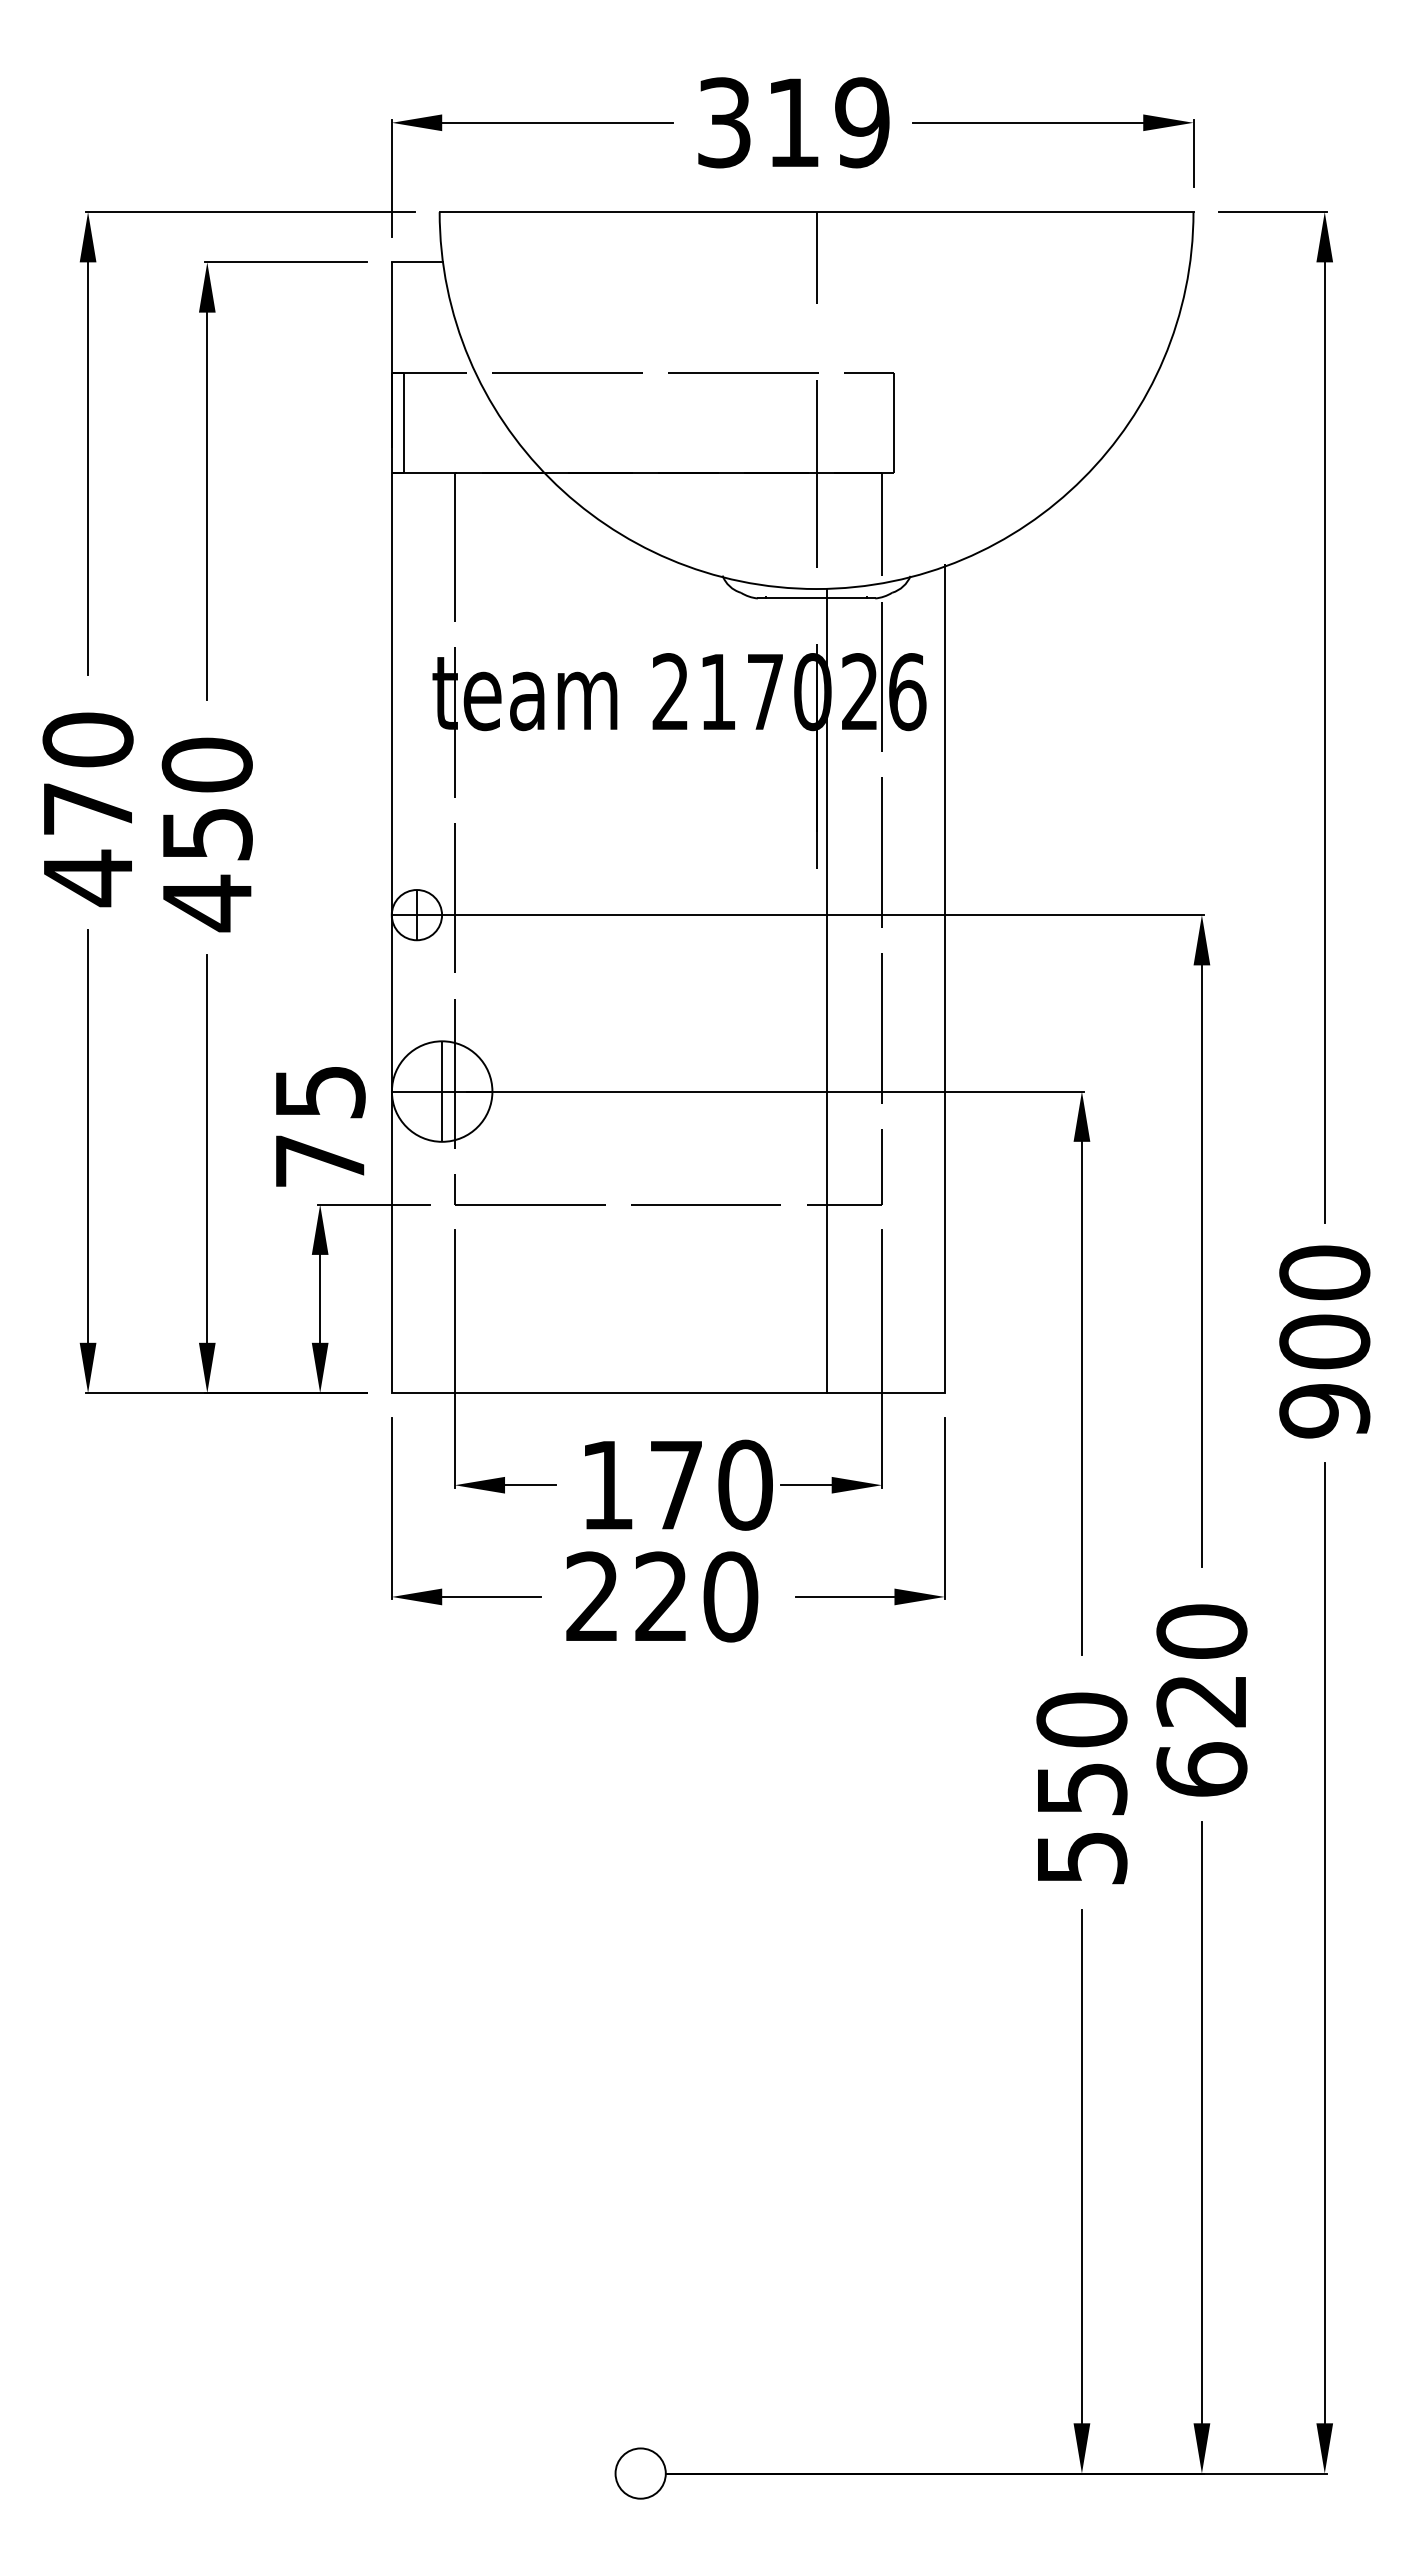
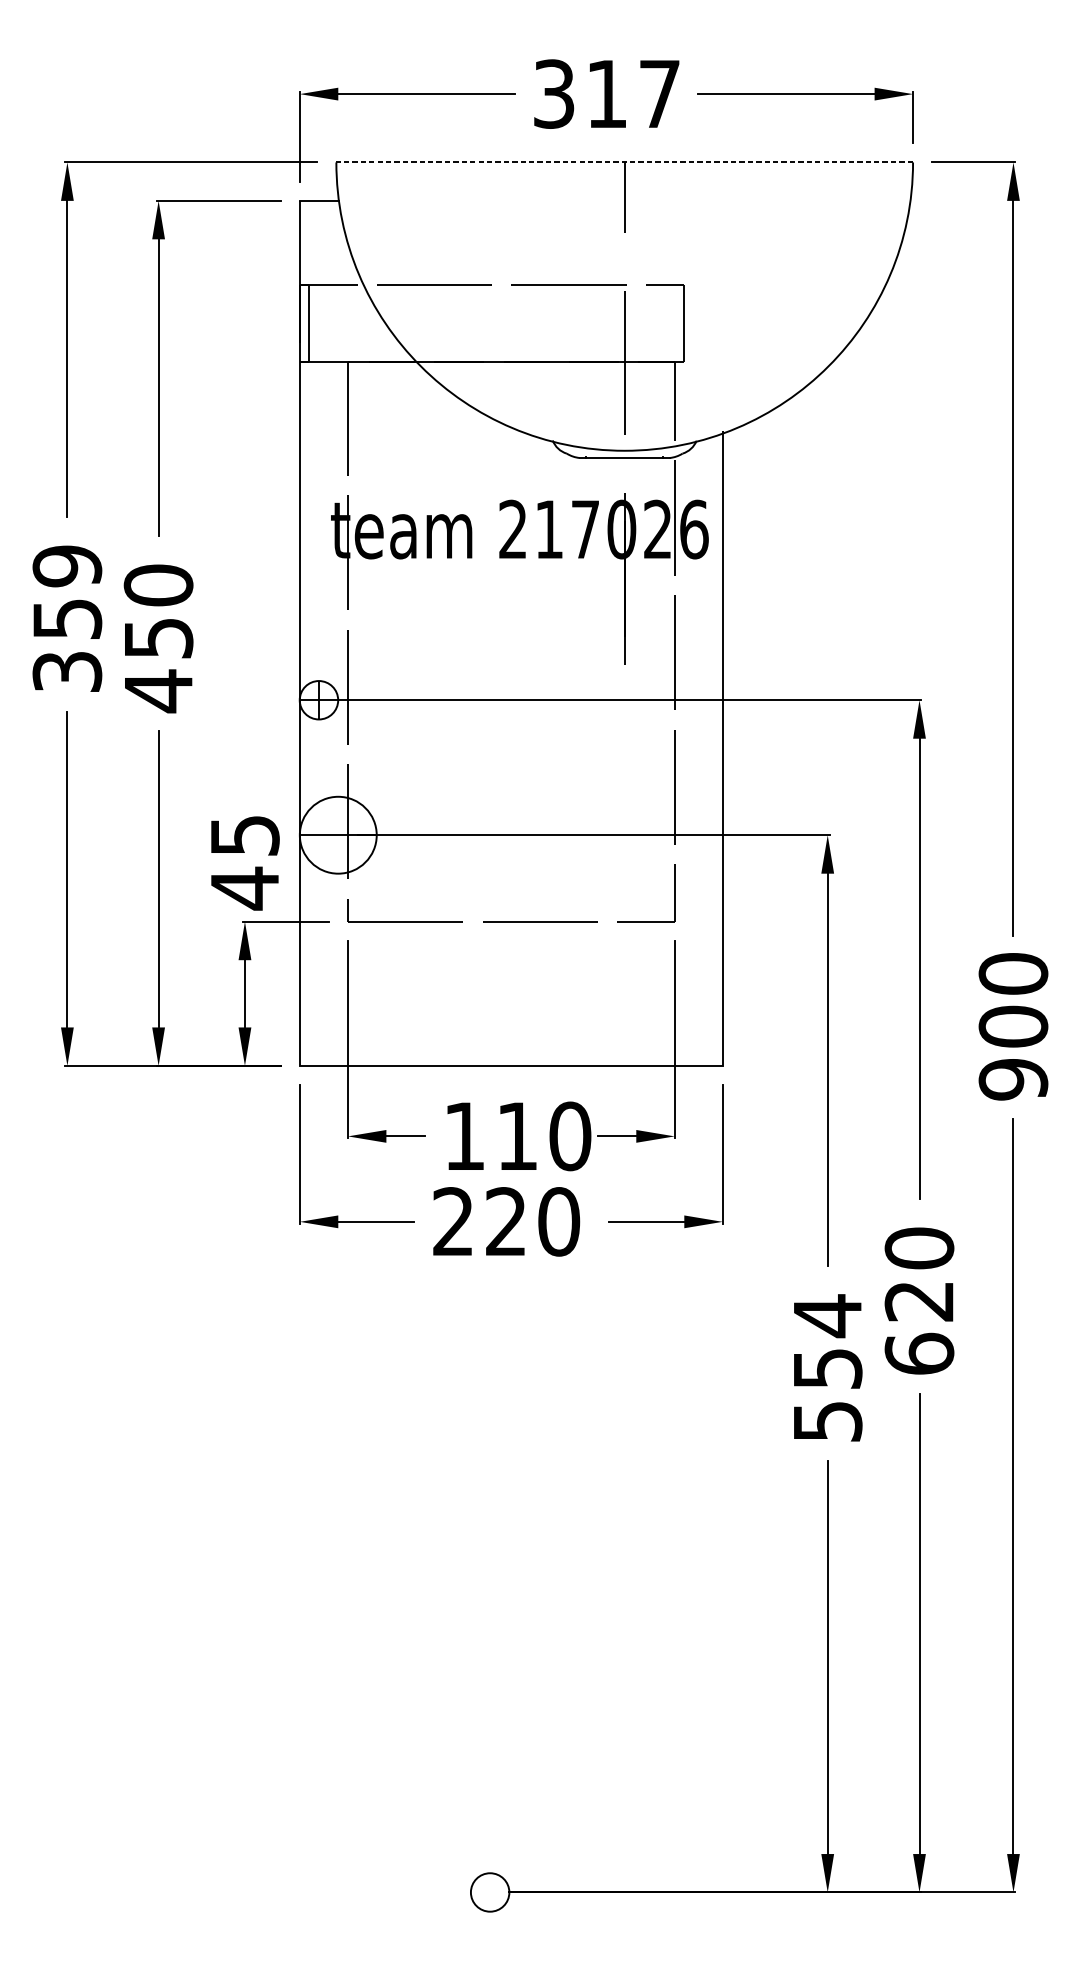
text: (862, 122) -> (659, 93), 319 -> 317
line: (816, 212) -> (624, 162), solid -> dashed
text: (87, 809) -> (66, 619), 470 -> 359
line: (826, 990) -> (632, 757), removed
line: (442, 1091) -> (338, 835), removed
text: (320, 1161) -> (245, 888), 75 -> 45
text: (676, 1485) -> (517, 1136), 170 -> 110
text: (1081, 1720) -> (827, 1316), 550 -> 554

